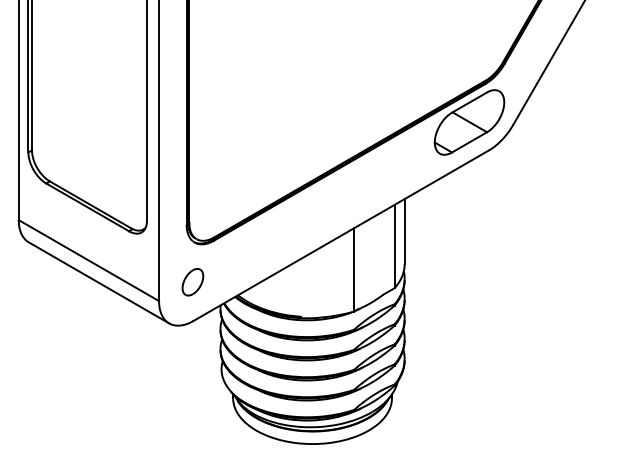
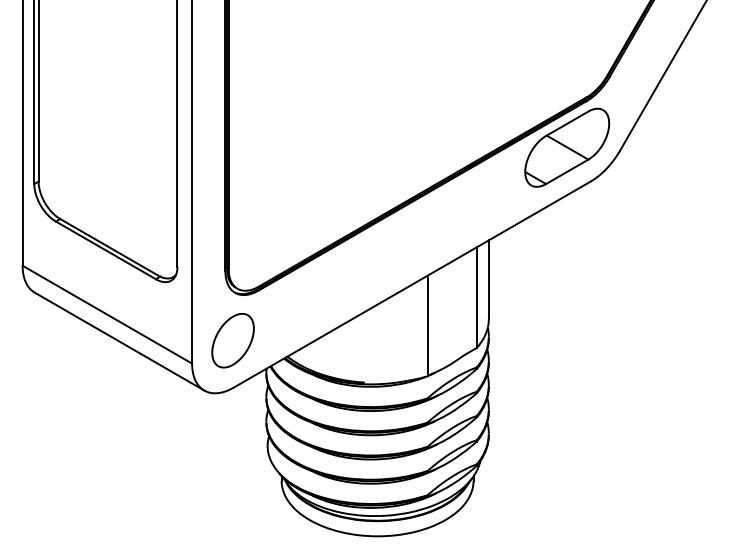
part: (192, 281) -> (232, 340), size x1.67

